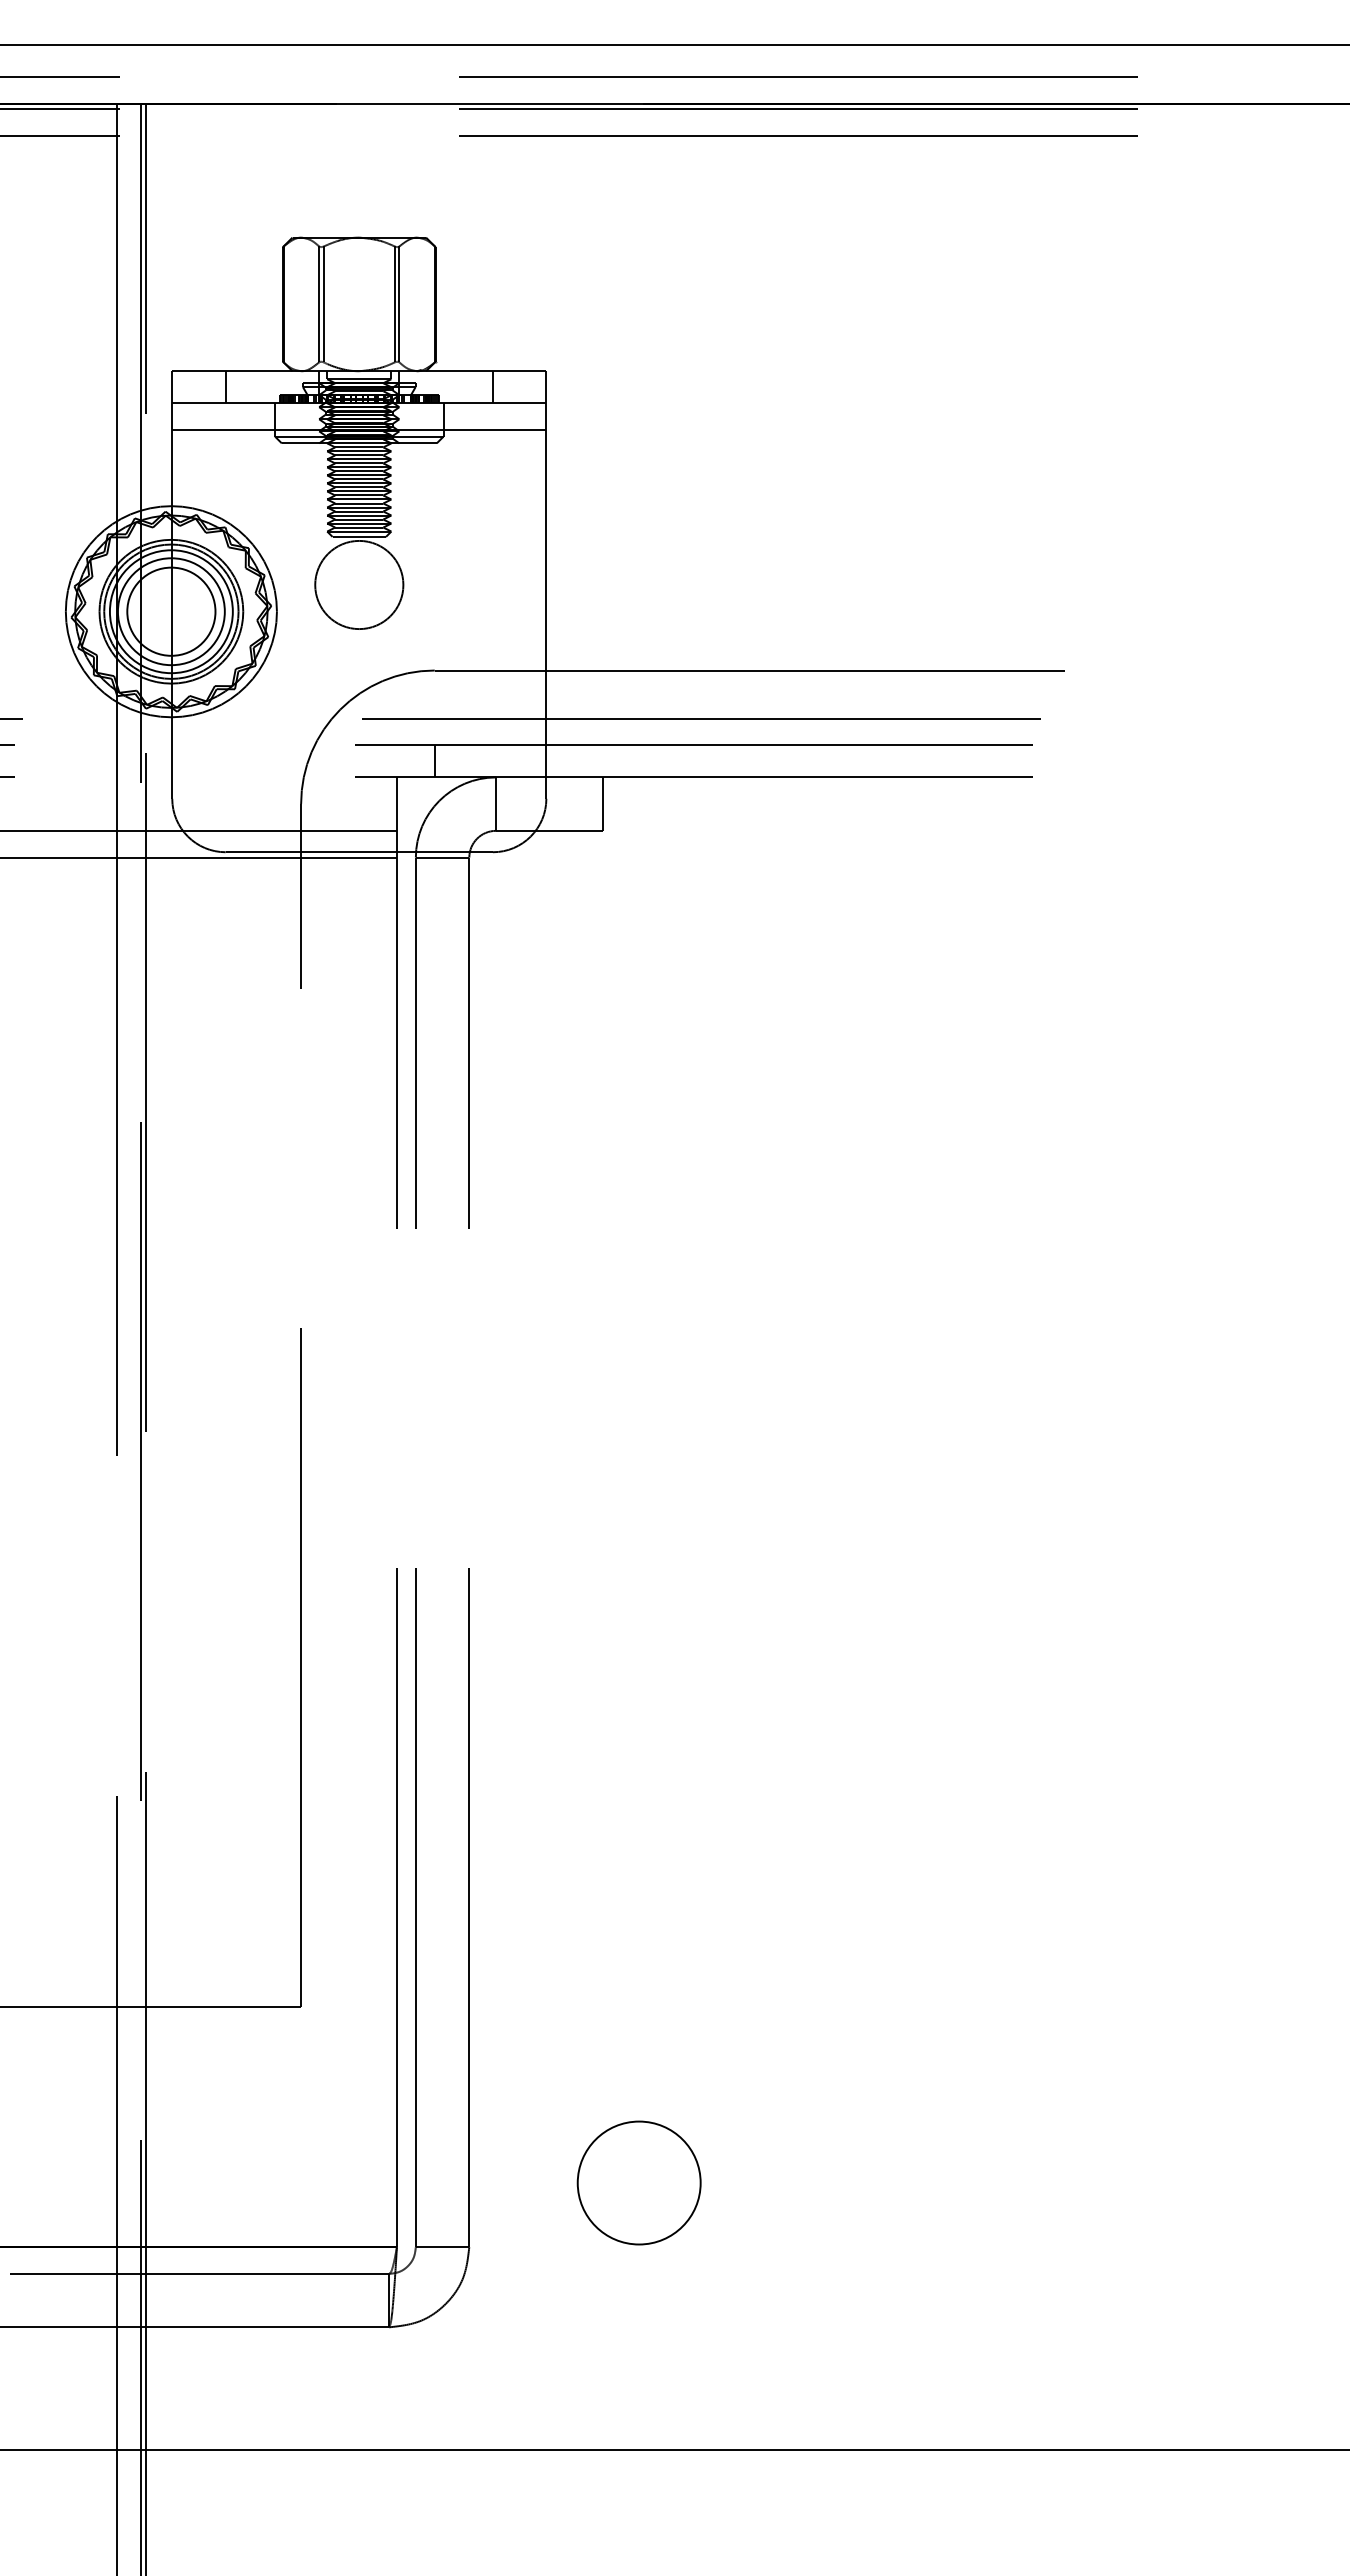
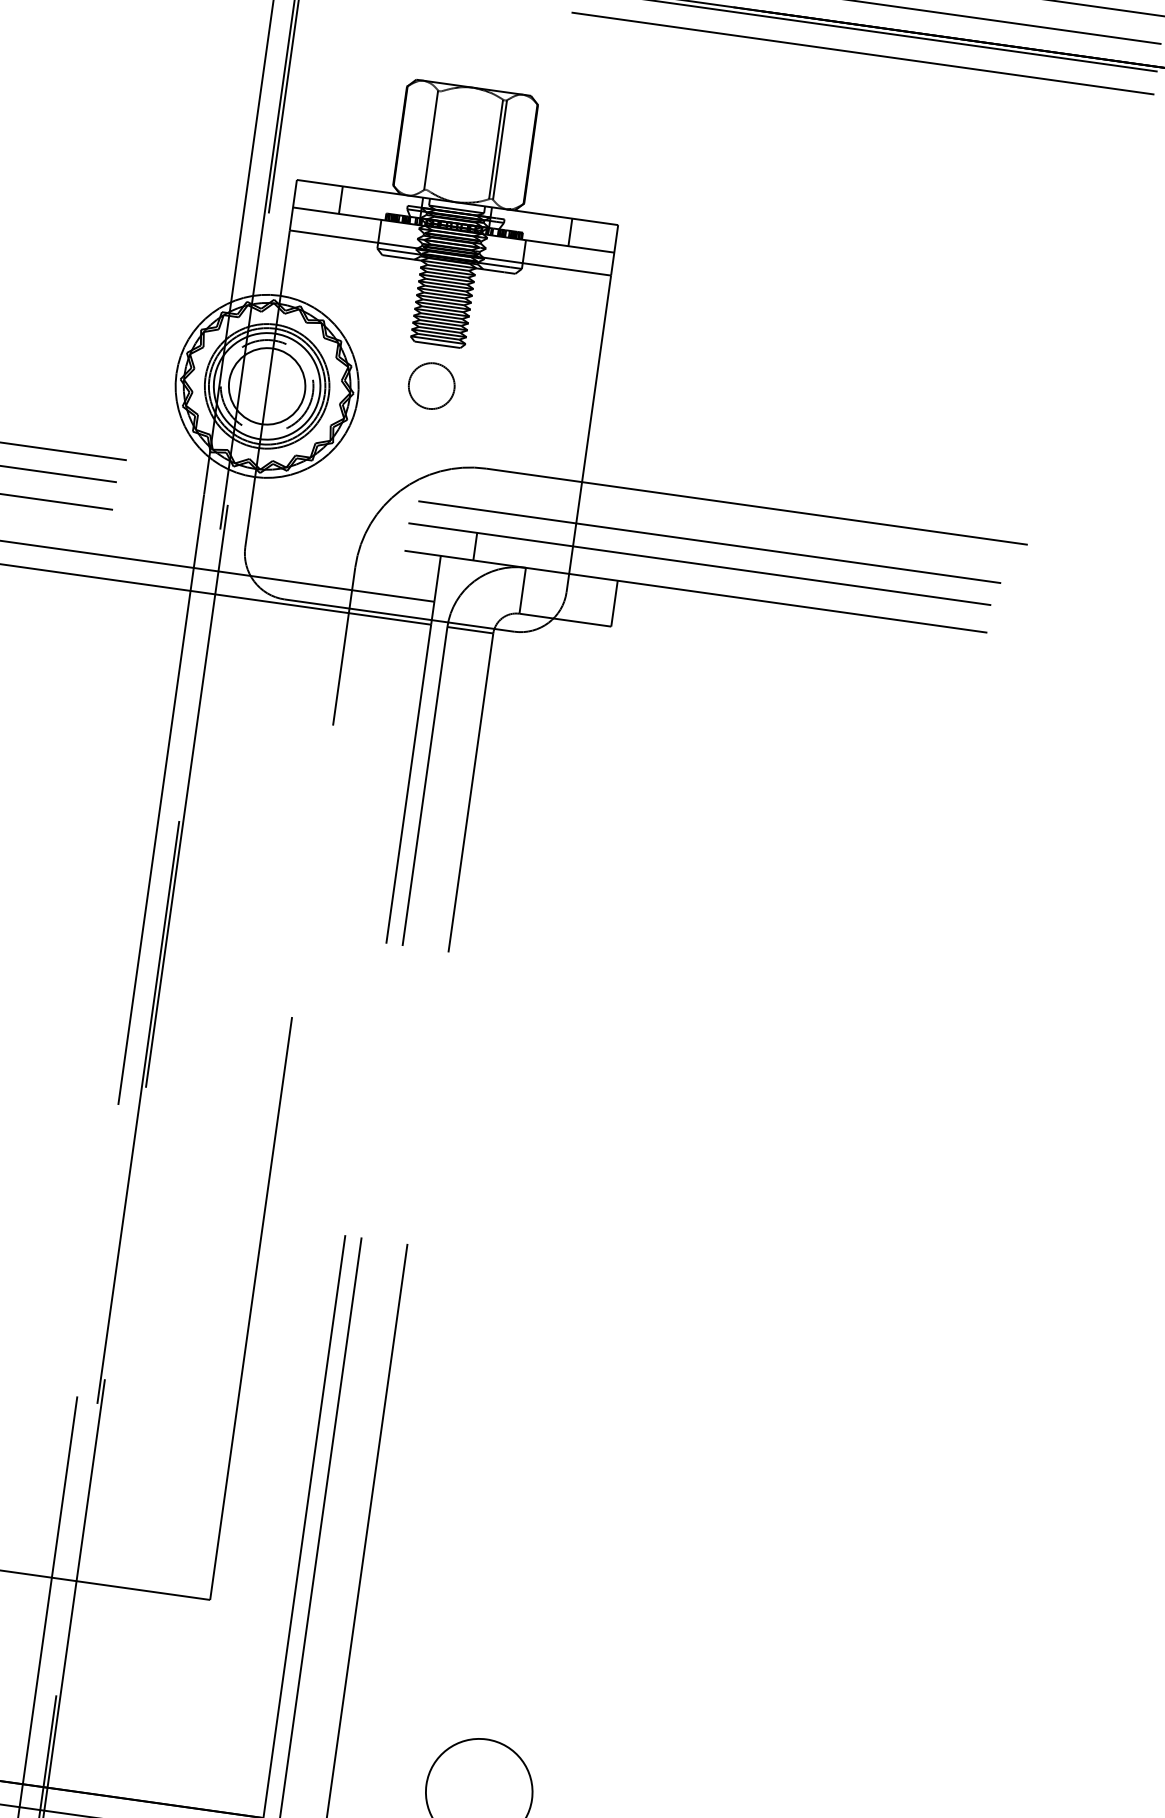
line: (323, 304) -> (434, 140), removed
circle: (359, 584) -> (431, 385), size x0.6
circle: (170, 611) -> (266, 386), solid -> dashed

